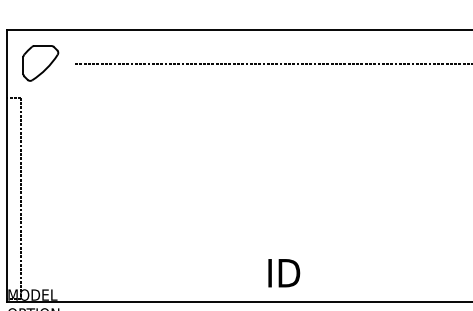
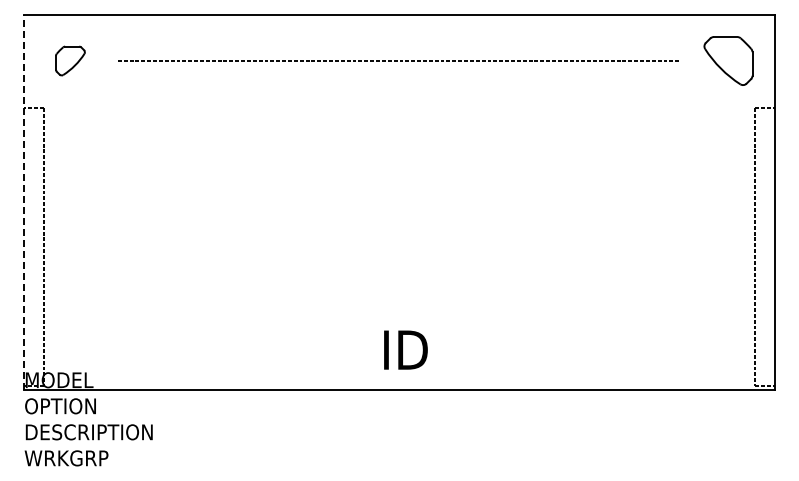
part: (40, 63) -> (70, 60), size x0.6
line: (6, 166) -> (23, 202), solid -> dashed

